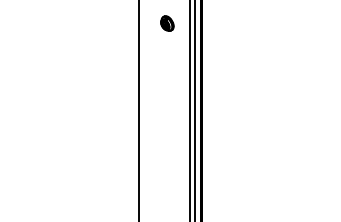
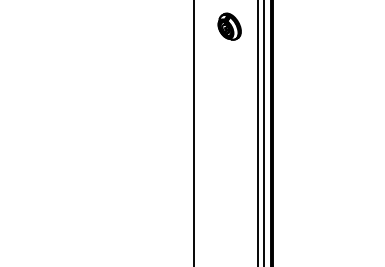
part: (167, 23) -> (229, 26), size x1.43

